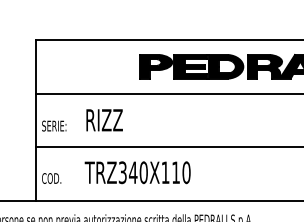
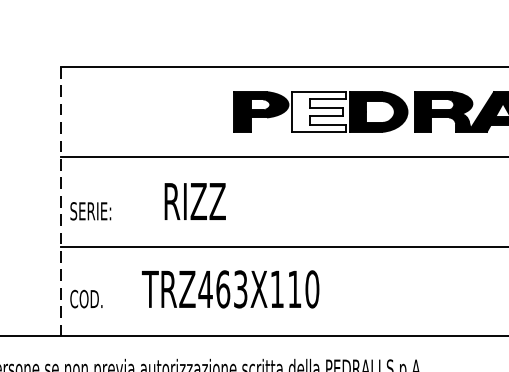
fill: (190, 66) -> (318, 111), removed
line: (36, 120) -> (61, 201), solid -> dashed
text: (104, 120) -> (195, 201), moved
text: (132, 172) -> (221, 289), TRZ340X110 -> TRZ463X110

